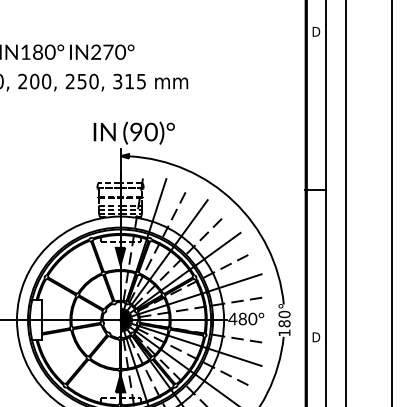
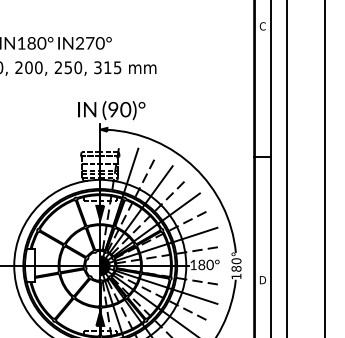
text: (316, 31) -> (263, 26), D -> C
text: (232, 318) -> (193, 264), 480° -> 180°

